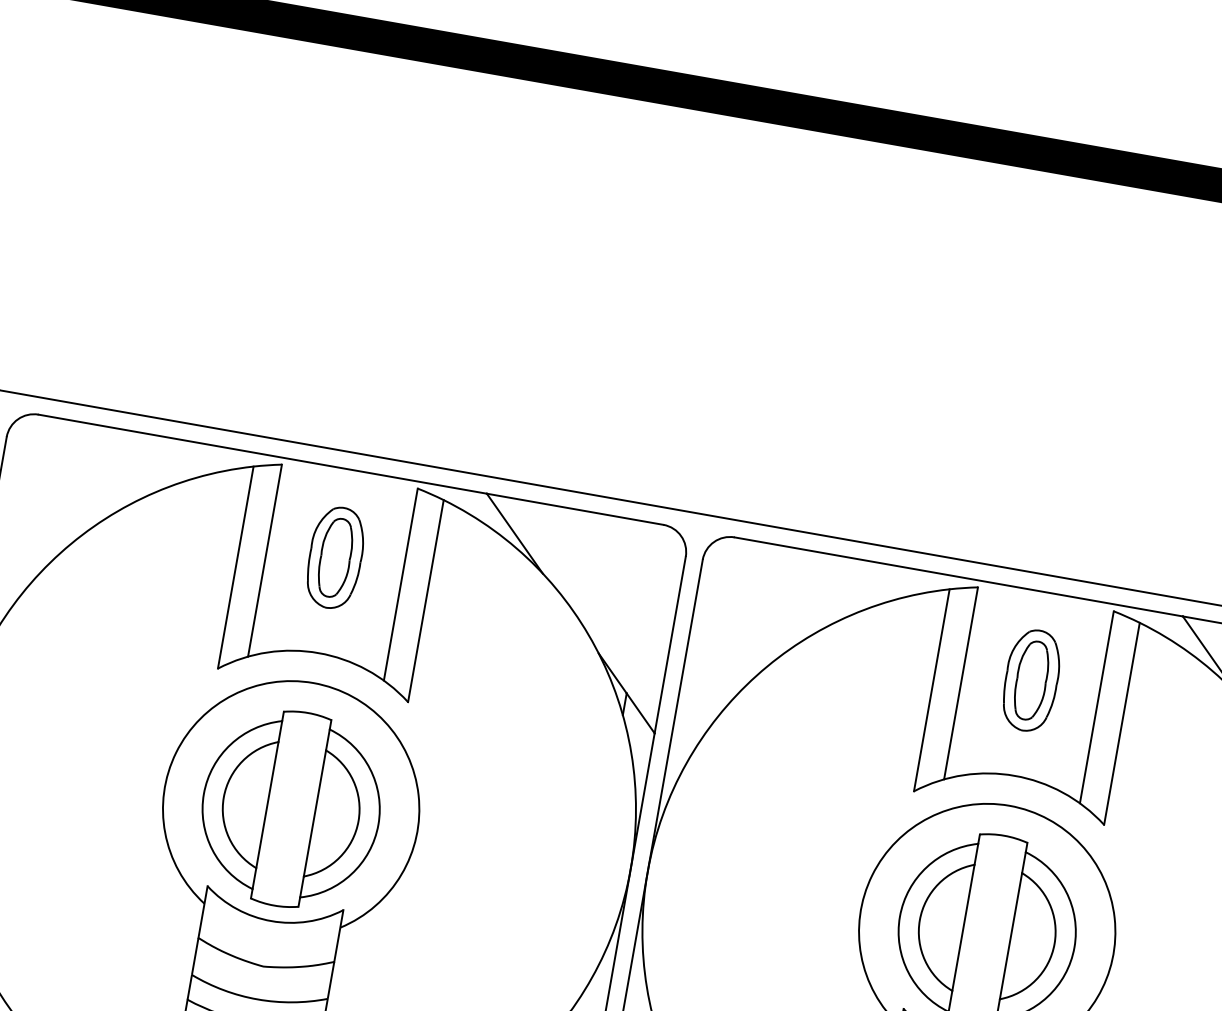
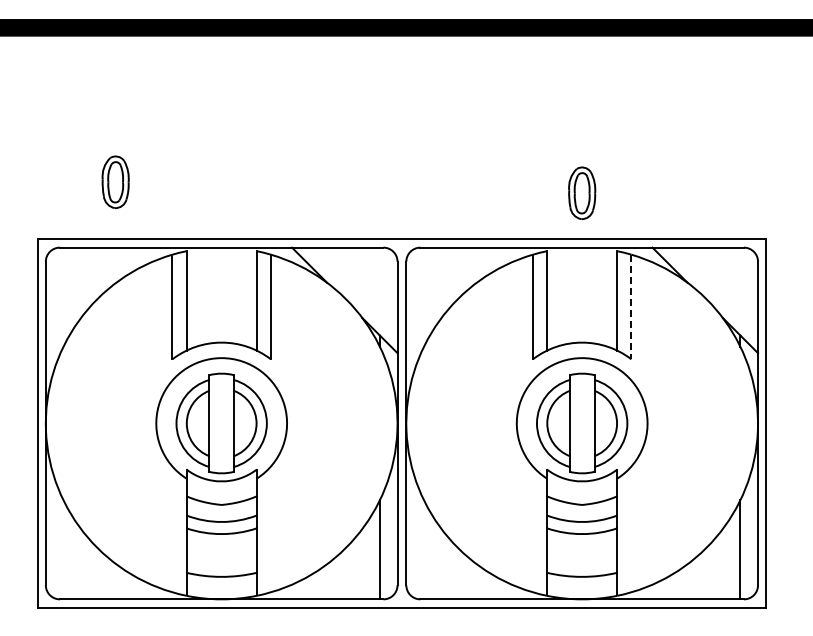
part: (335, 556) -> (115, 181), moved
part: (1032, 679) -> (582, 192), moved
line: (1121, 724) -> (631, 307), solid -> dashed

